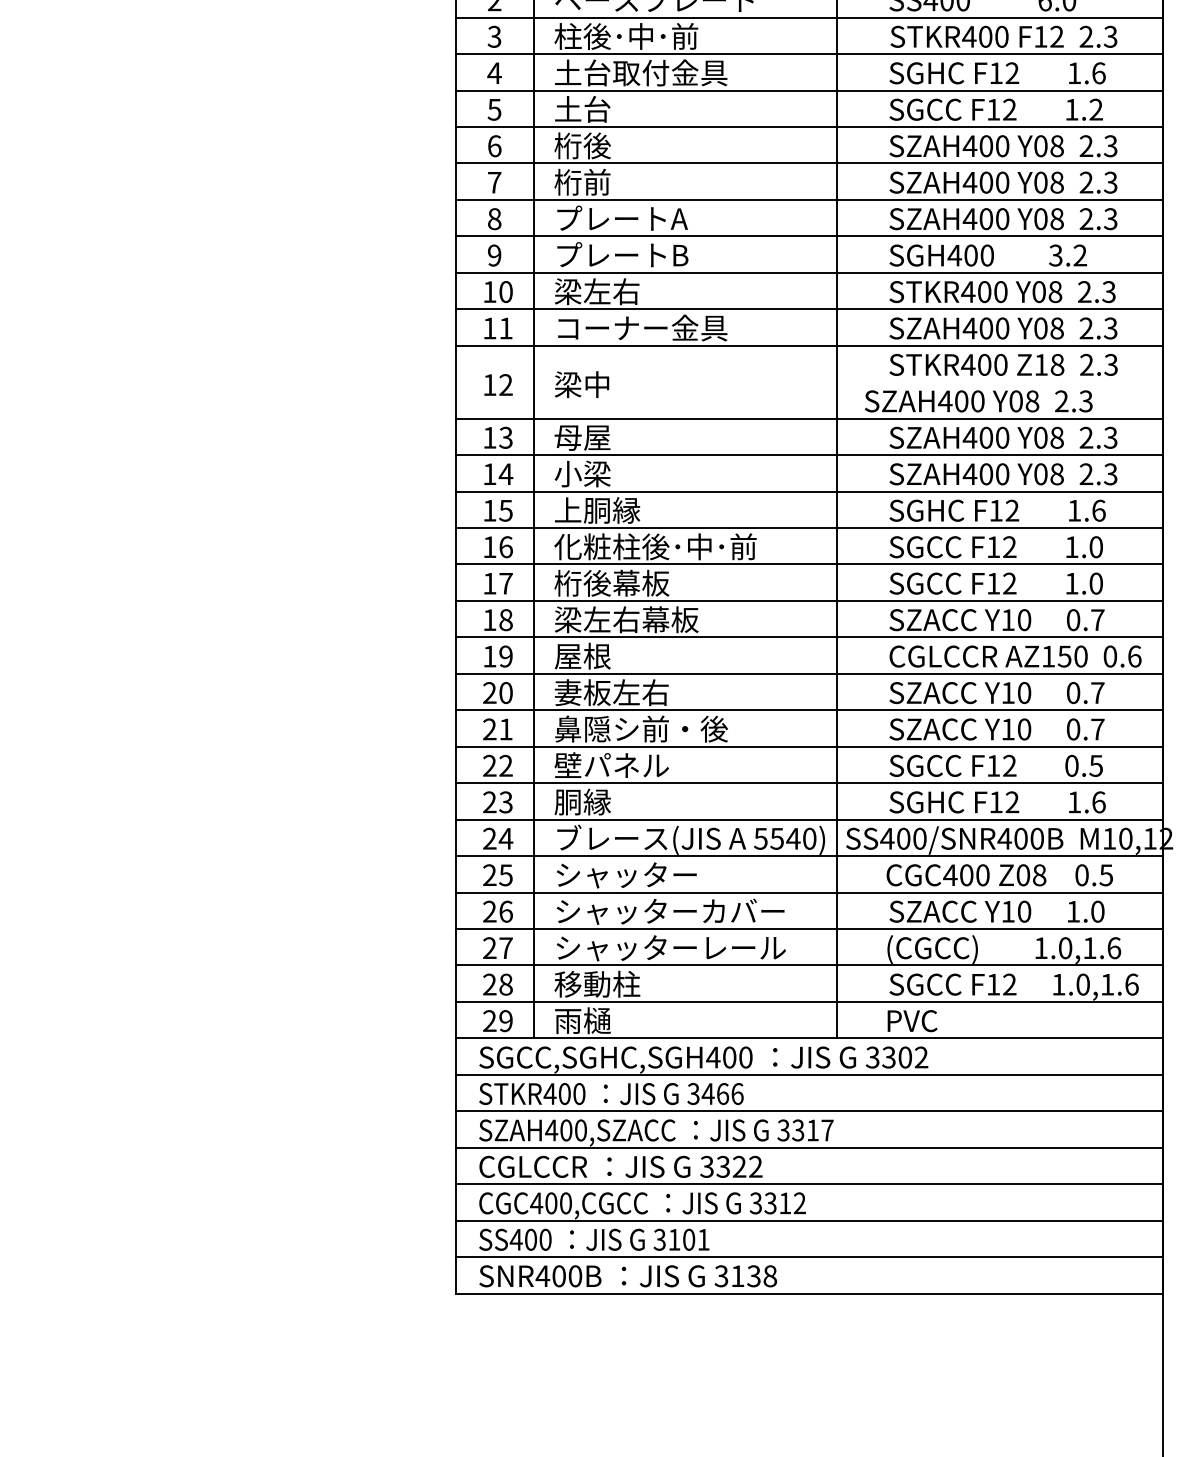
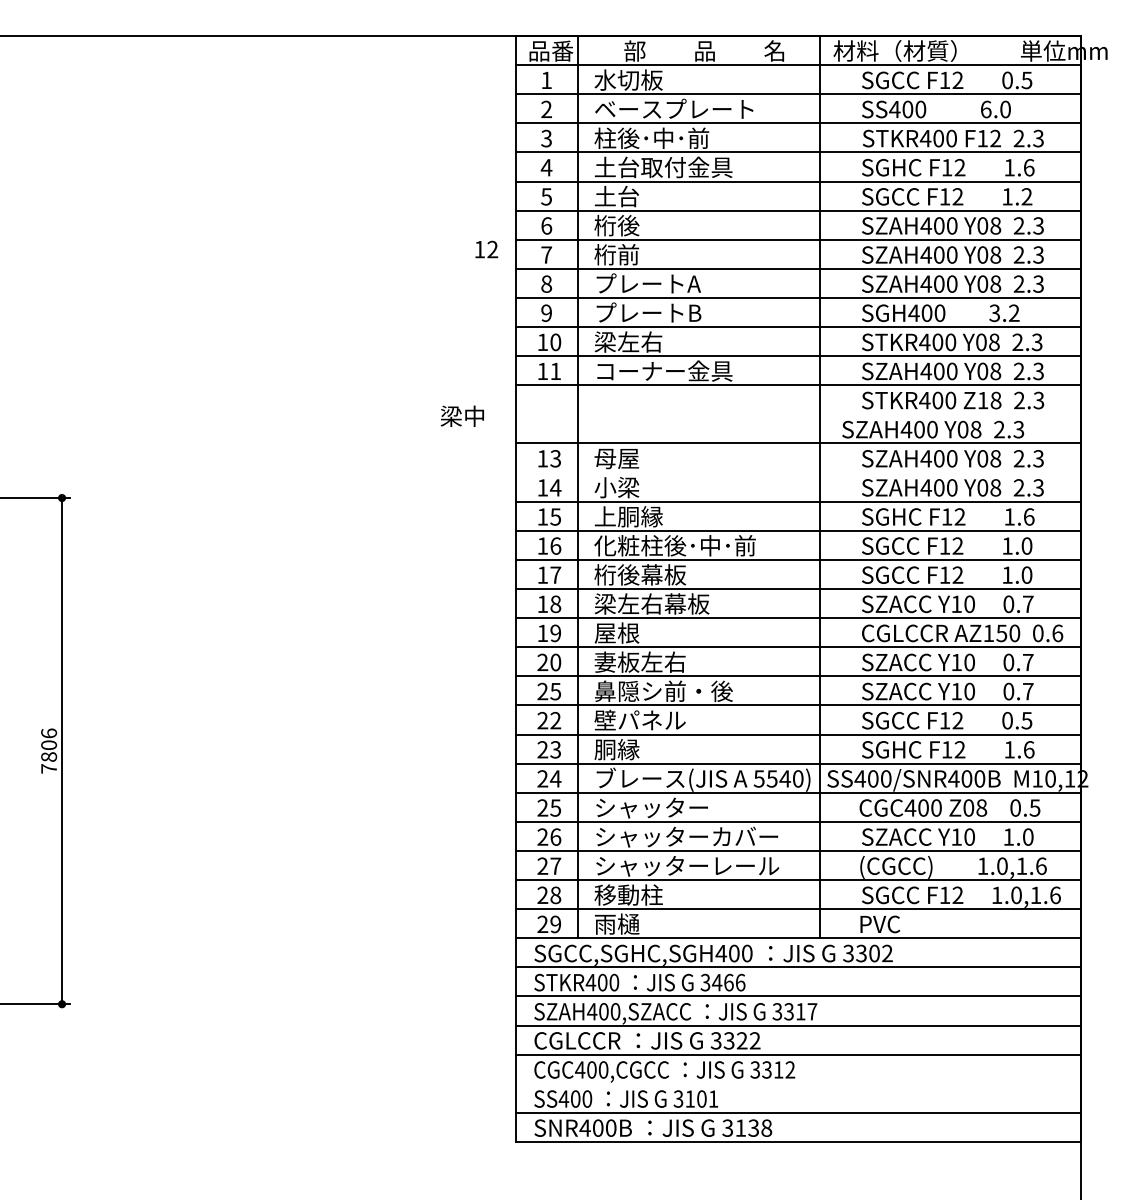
text: (580, 383) -> (461, 415), moved
text: (498, 384) -> (486, 249), moved
line: (808, 455) -> (797, 472), removed
text: (505, 729) -> (555, 691), 21 -> 25
line: (808, 1220) -> (797, 1083), removed

